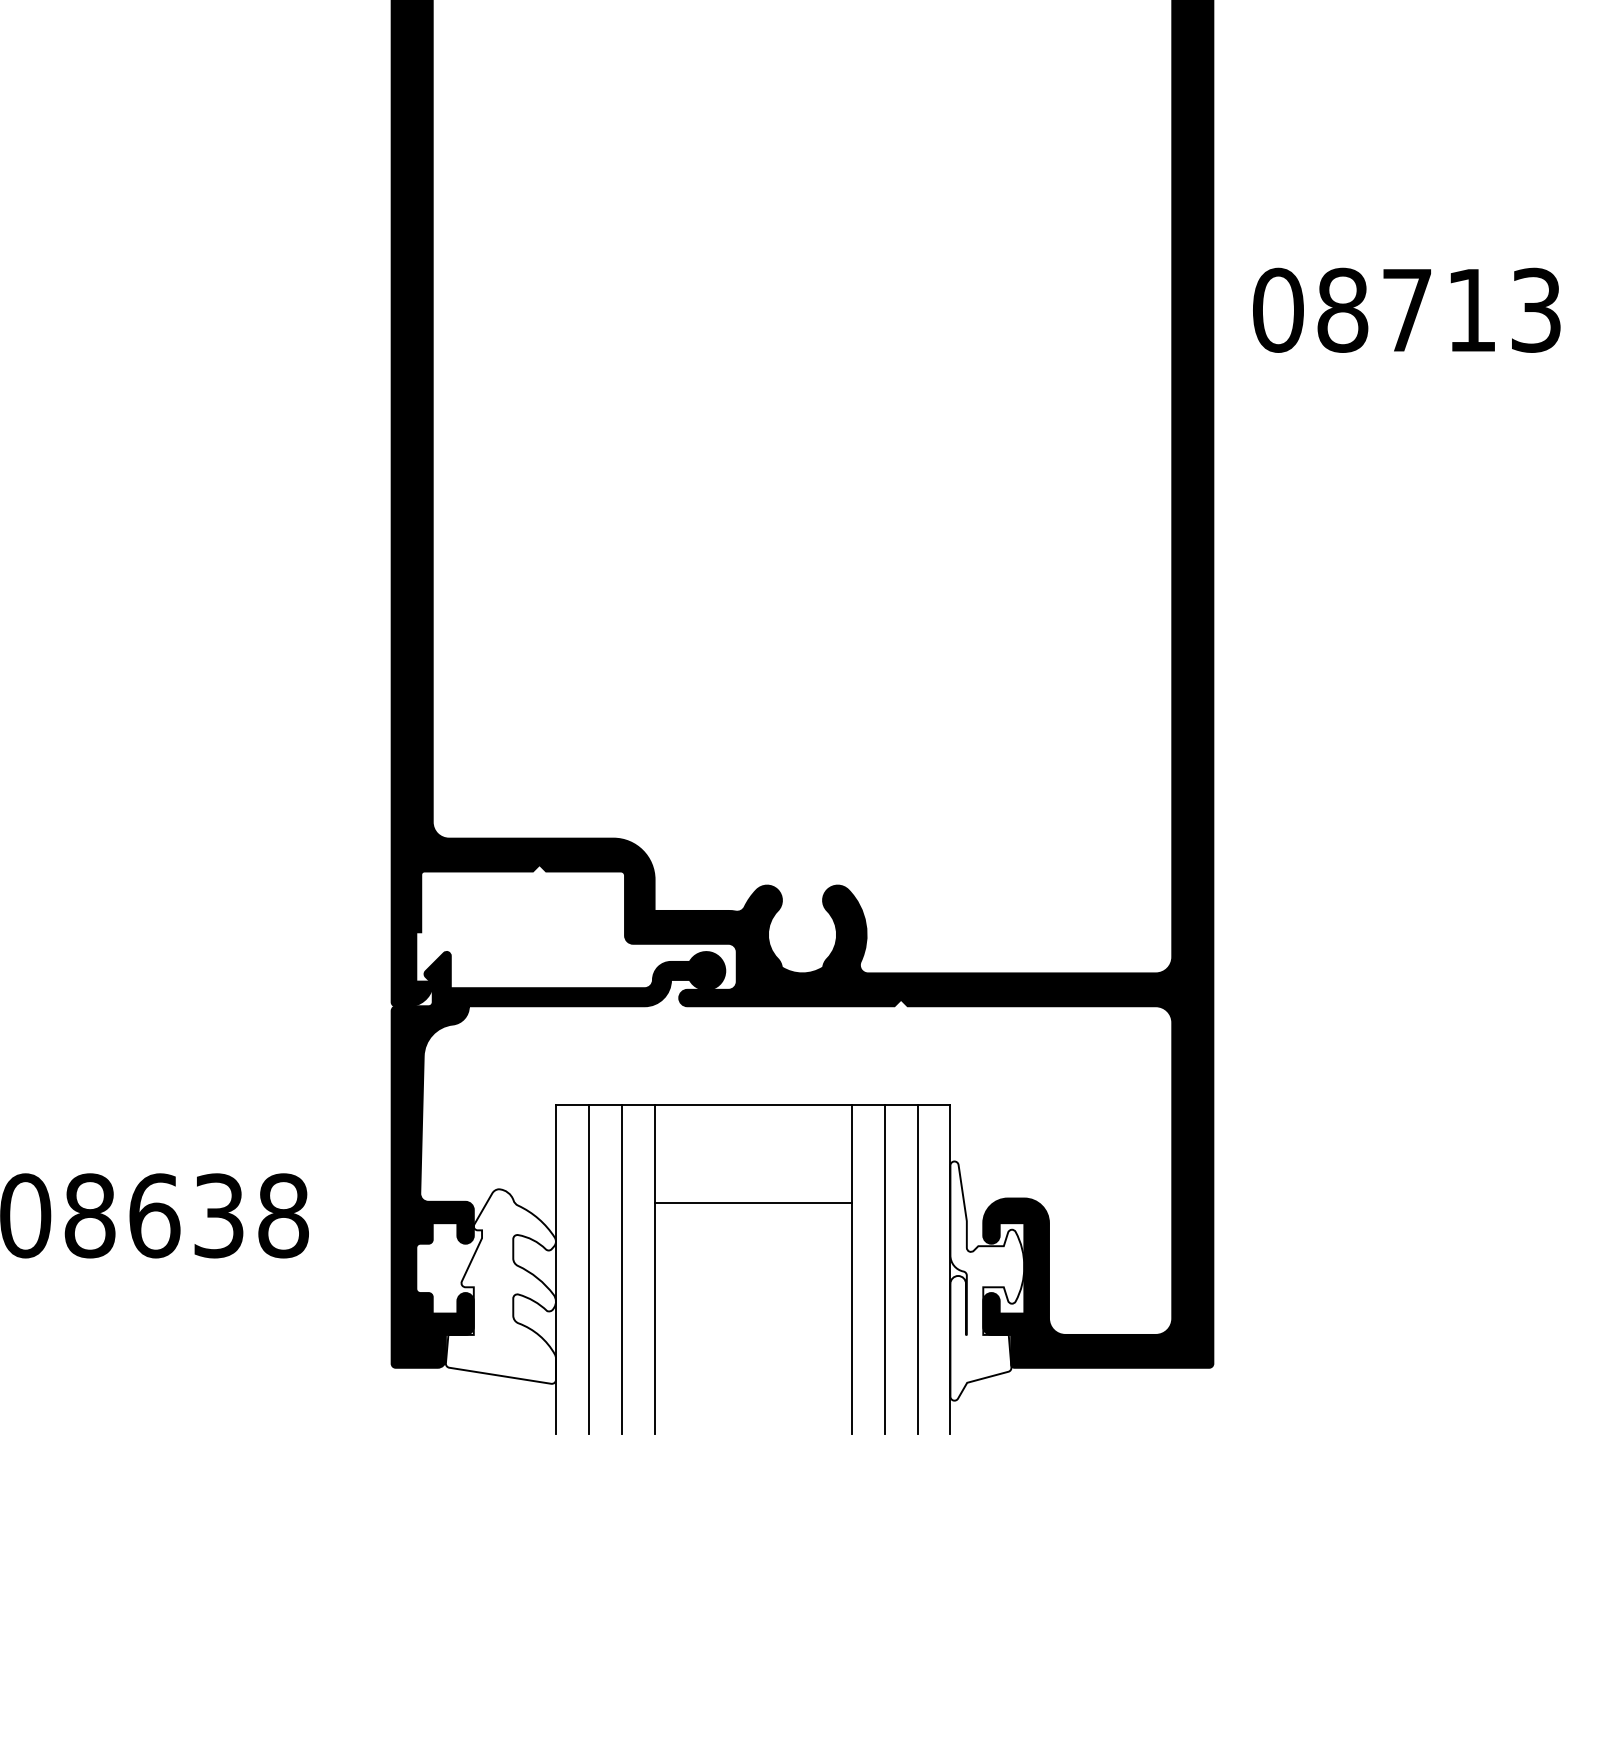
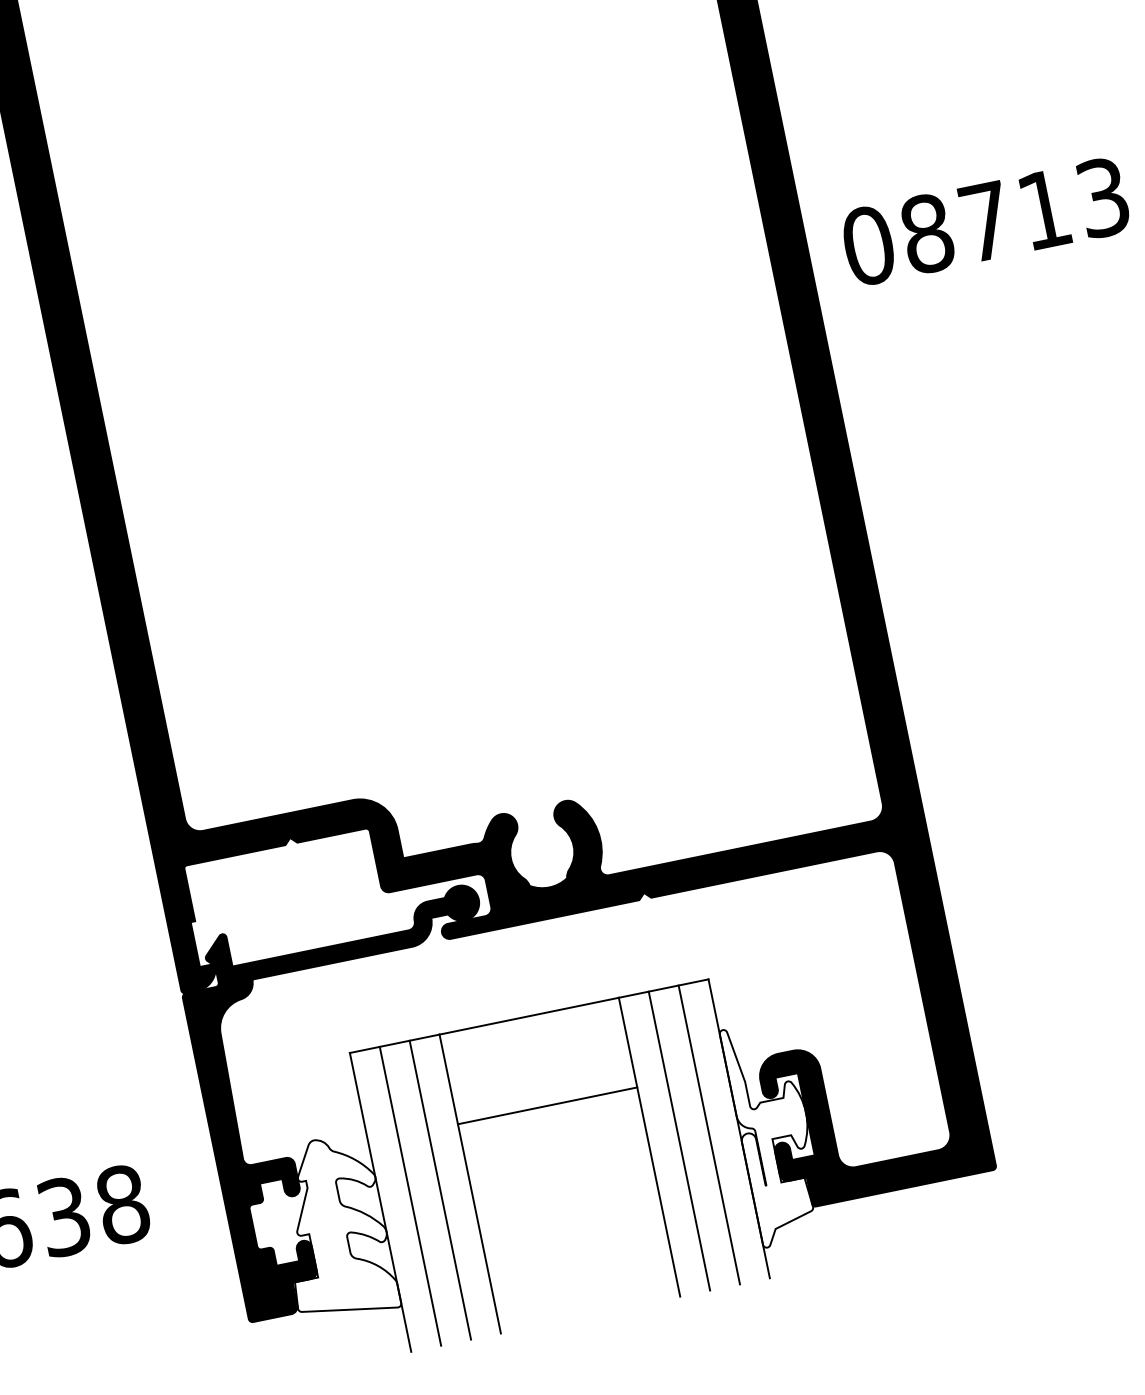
text: (1406, 309) -> (985, 221), moved

